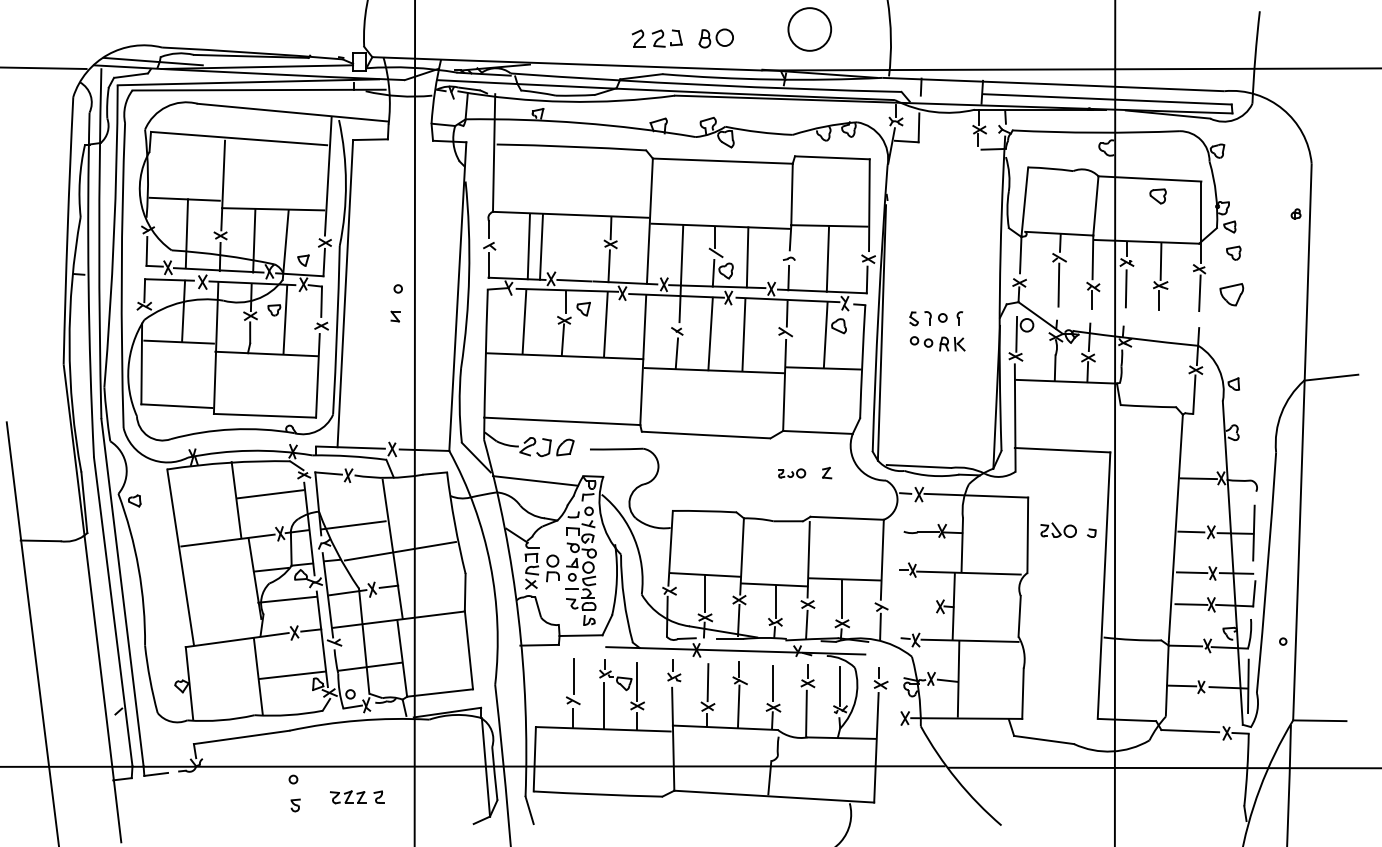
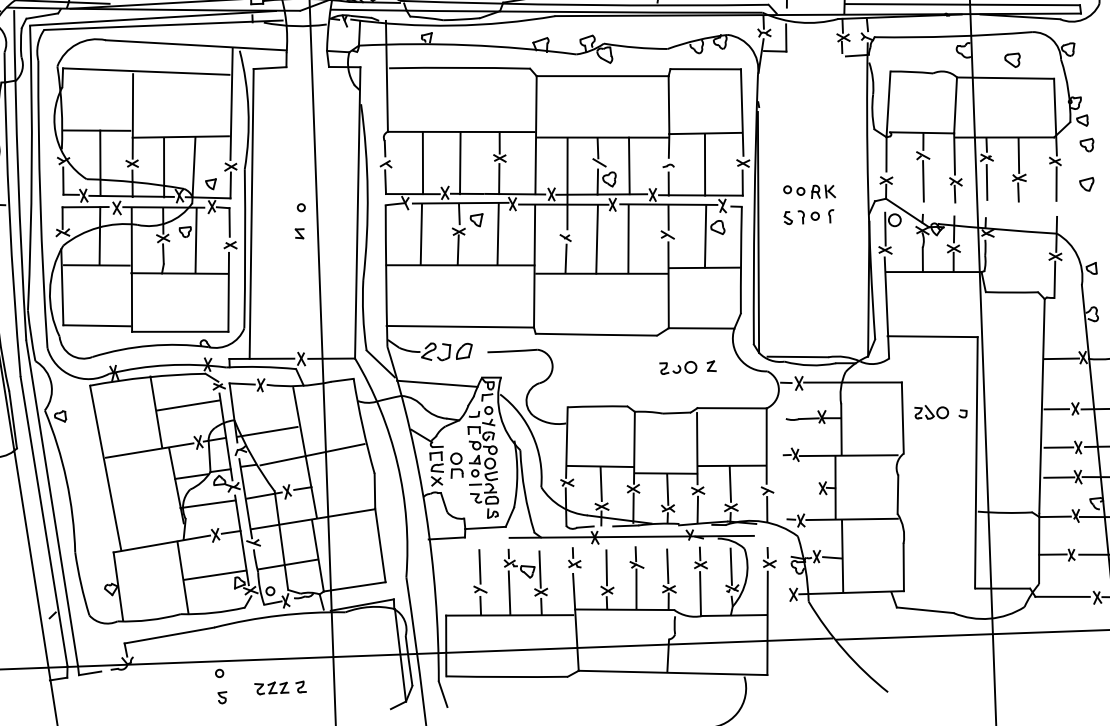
part: (1157, 196) -> (1012, 60), moved
line: (541, 246) -> (460, 162), moved
part: (1232, 294) -> (1087, 184), size x0.62
part: (937, 343) -> (809, 191), moved
part: (791, 473) -> (678, 367), size x1.43

